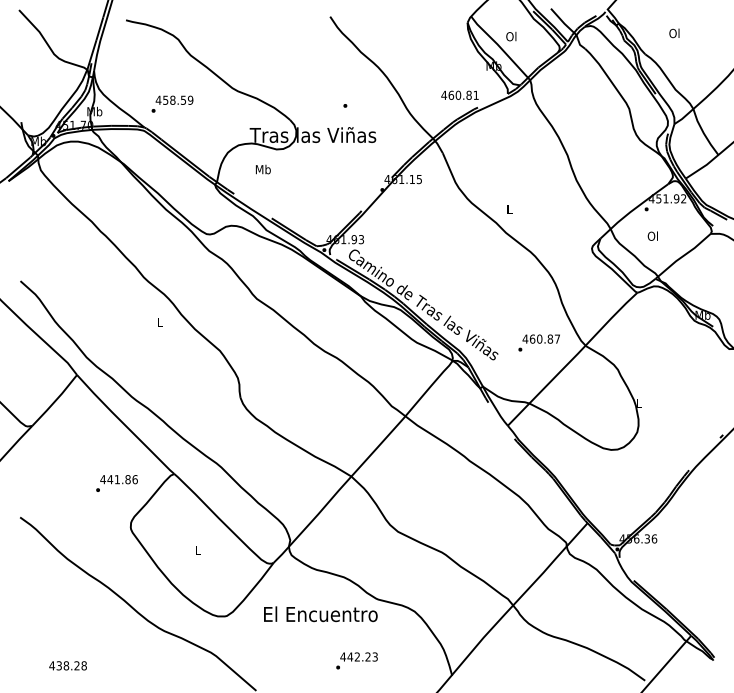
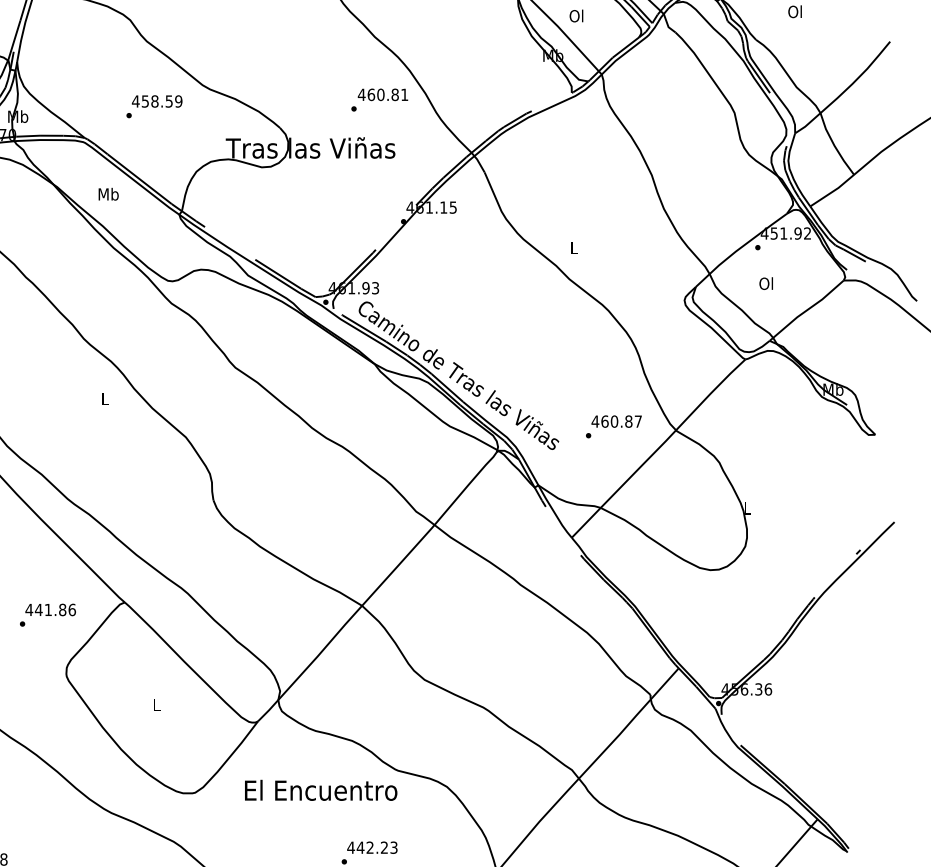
text: (459, 94) -> (382, 93), moved
text: (172, 103) -> (154, 105), moved
text: (263, 169) -> (108, 194), moved

